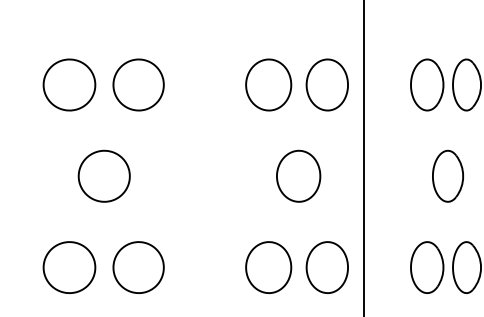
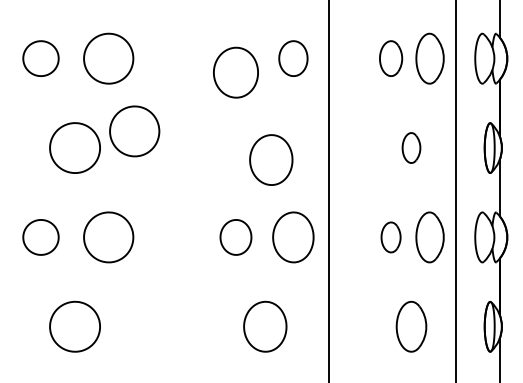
part: (68, 84) -> (40, 58), size x0.7
part: (268, 84) -> (235, 72), moved
part: (327, 84) -> (293, 58), size x0.7
part: (426, 84) -> (390, 58), size x0.7
part: (165, 159) -> (134, 131), added
part: (298, 175) -> (271, 159), moved
part: (448, 175) -> (411, 147), size x0.6
part: (68, 267) -> (40, 237), size x0.7
part: (268, 267) -> (235, 237), size x0.7
part: (426, 267) -> (390, 237), size x0.6

